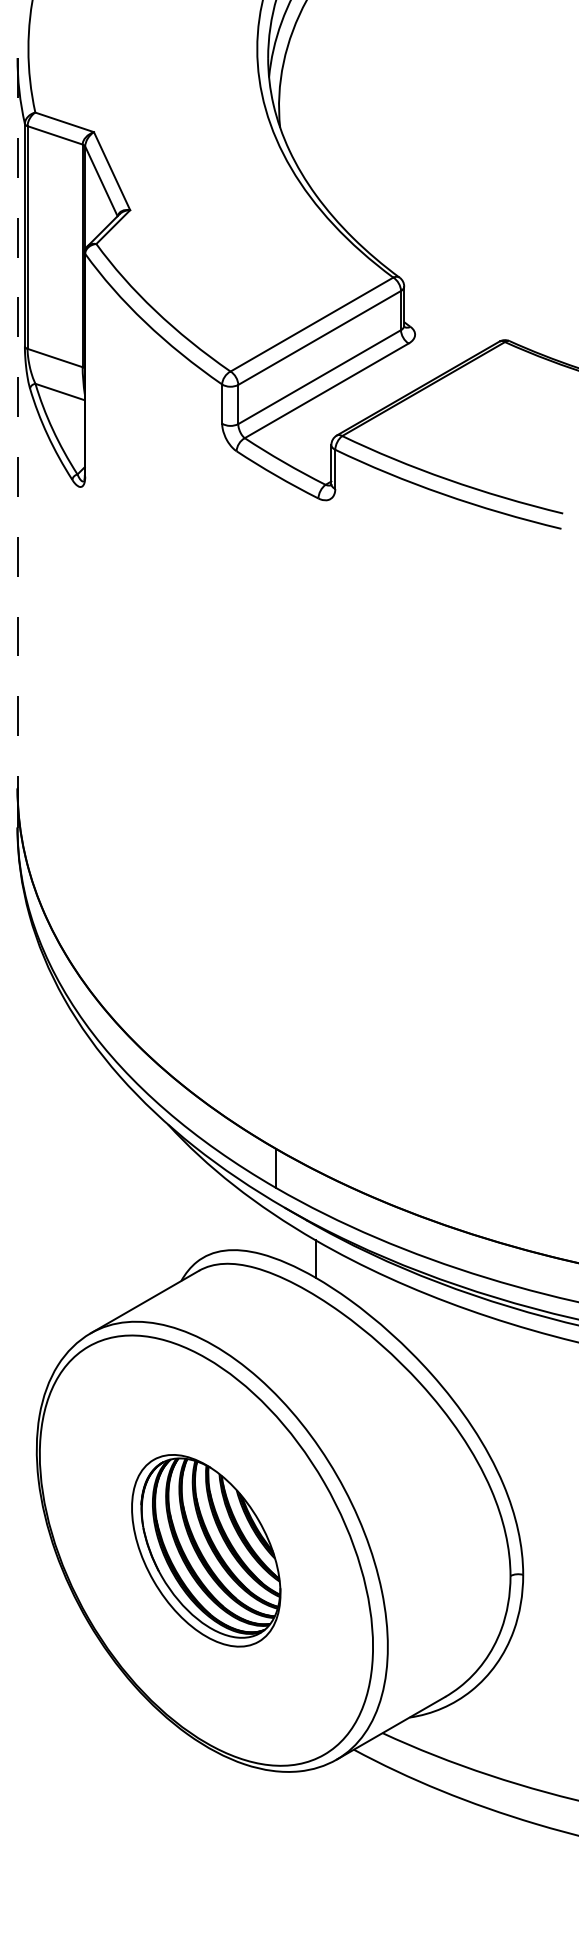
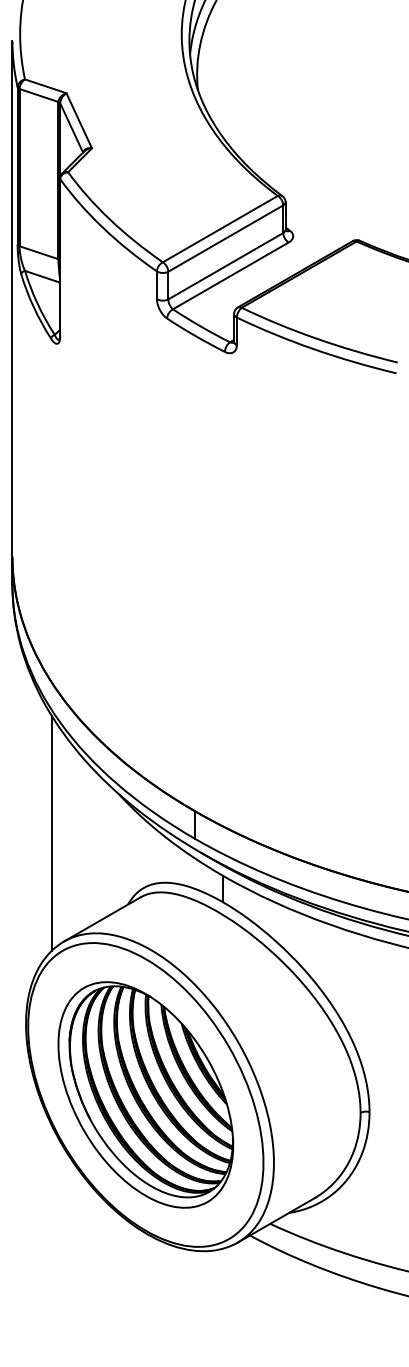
line: (17, 423) -> (12, 298), dashed -> solid
line: (73, 1180) -> (51, 833), added
part: (205, 1550) -> (145, 1094), size x1.67

